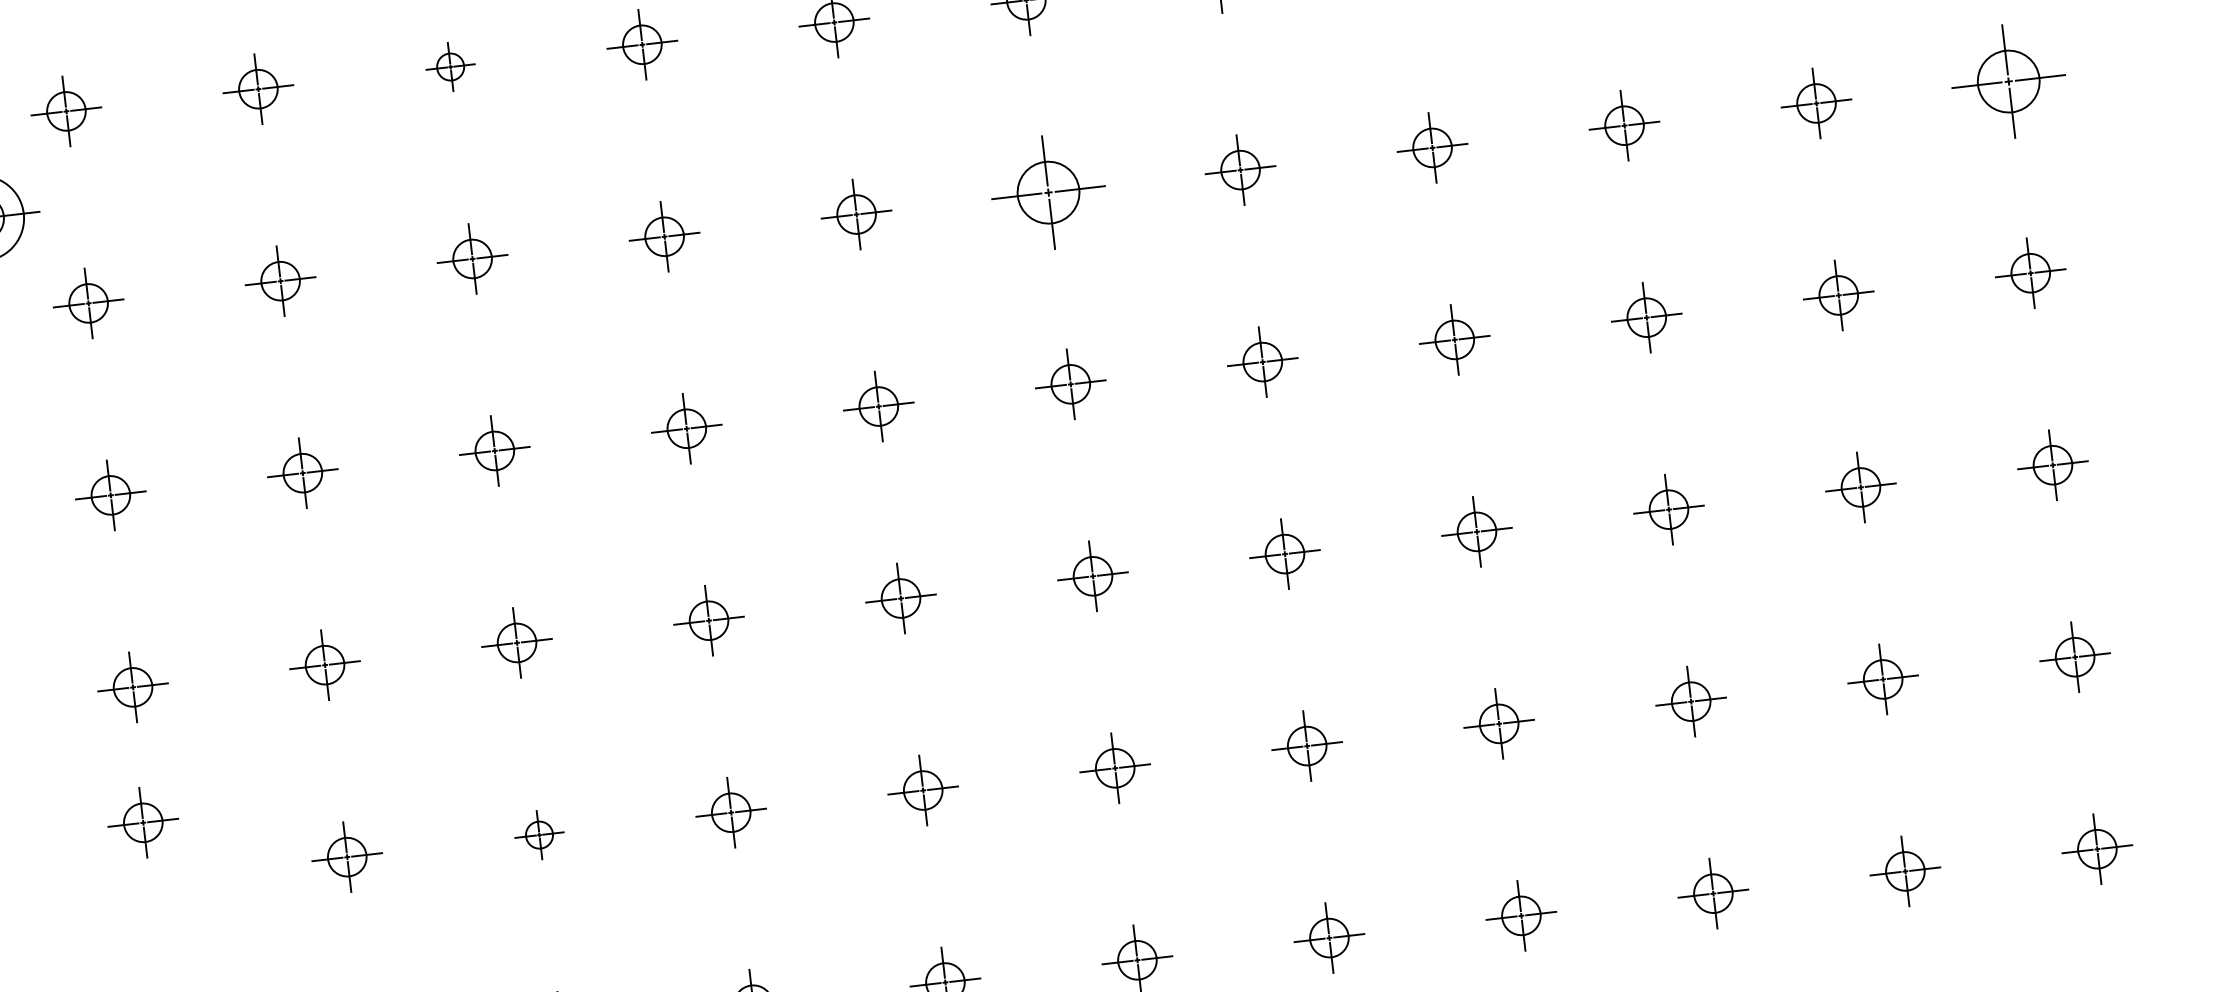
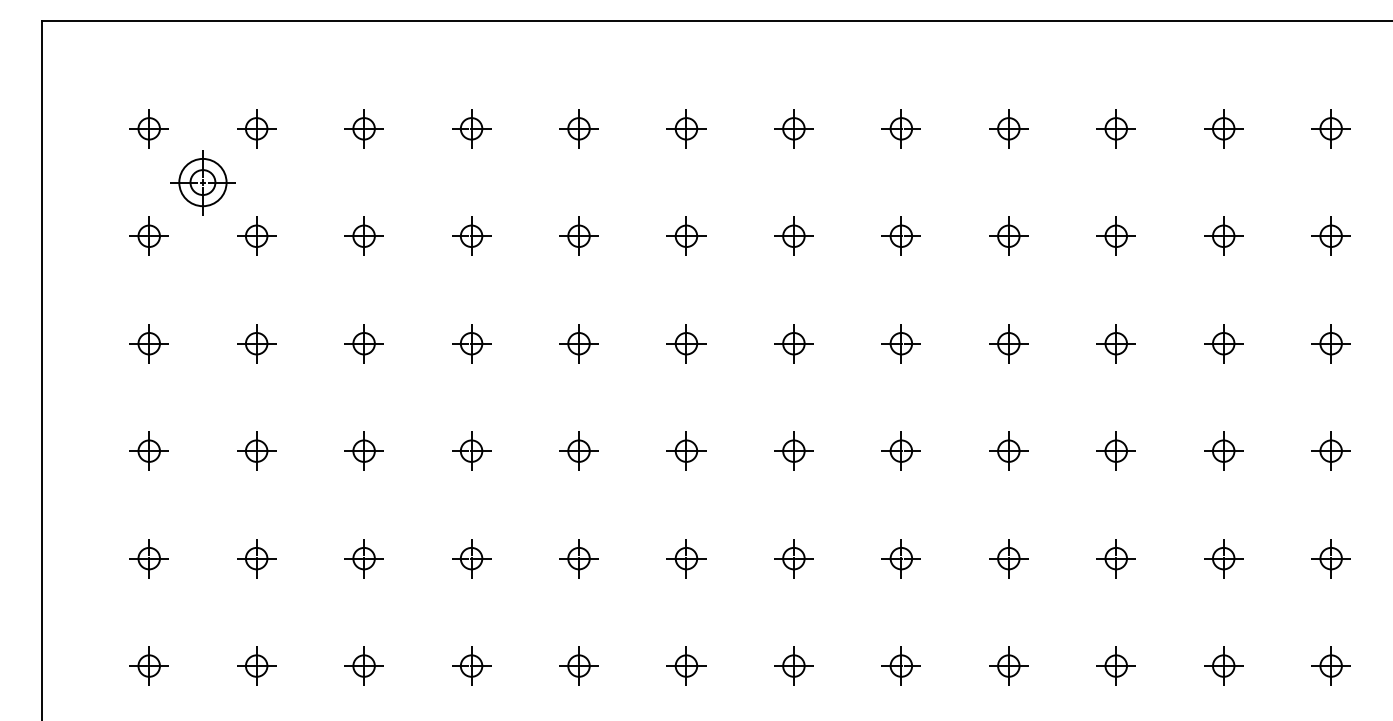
part: (450, 66) -> (471, 128), size x1.43
part: (2007, 80) -> (1330, 235), size x0.62
part: (1047, 191) -> (793, 235), size x0.62
part: (142, 822) -> (256, 558), moved
part: (539, 834) -> (471, 558), size x1.43

